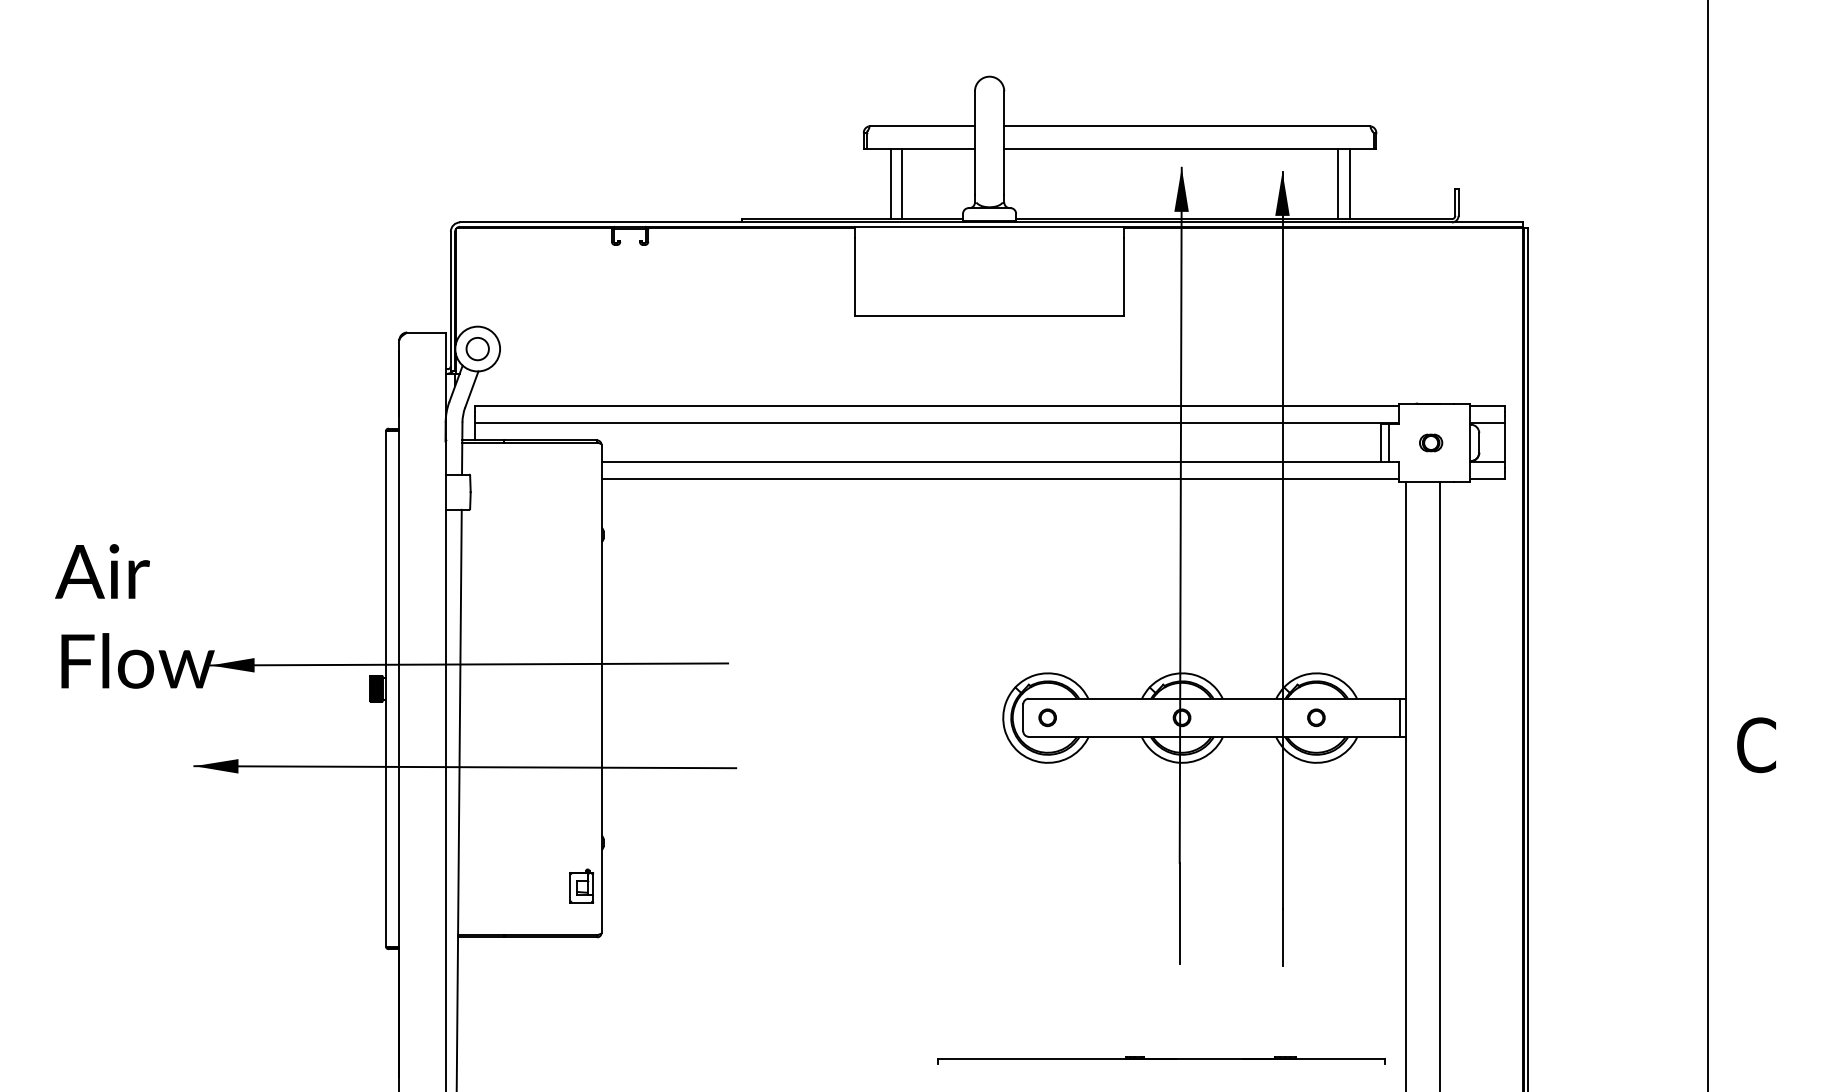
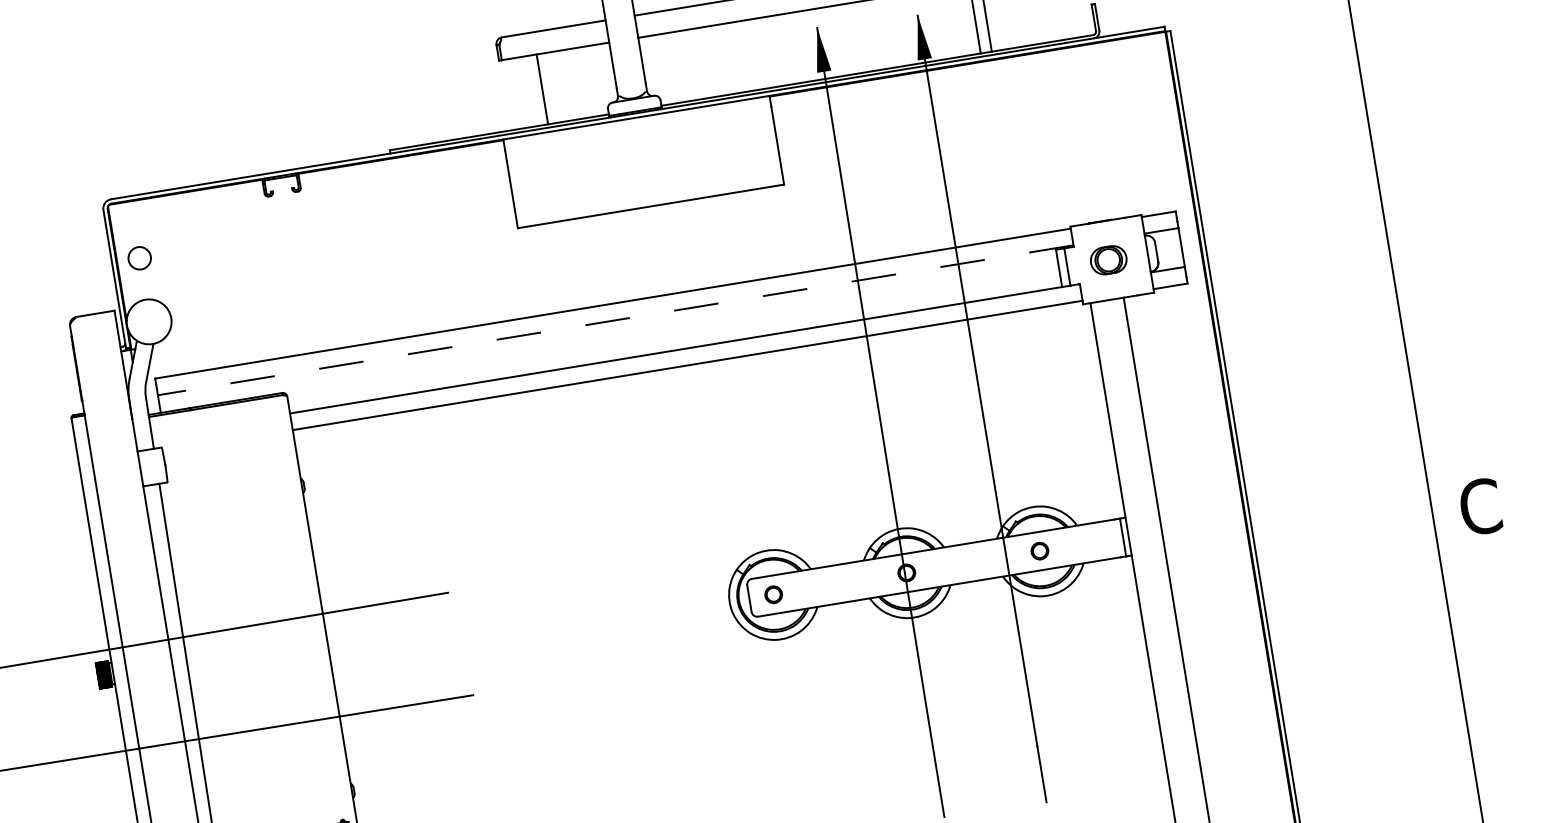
line: (890, 183) -> (531, 90), removed
circle: (477, 349) -> (139, 258), moved
line: (936, 422) -> (615, 320), solid -> dashed
part: (1431, 442) -> (1109, 259), size x1.6

